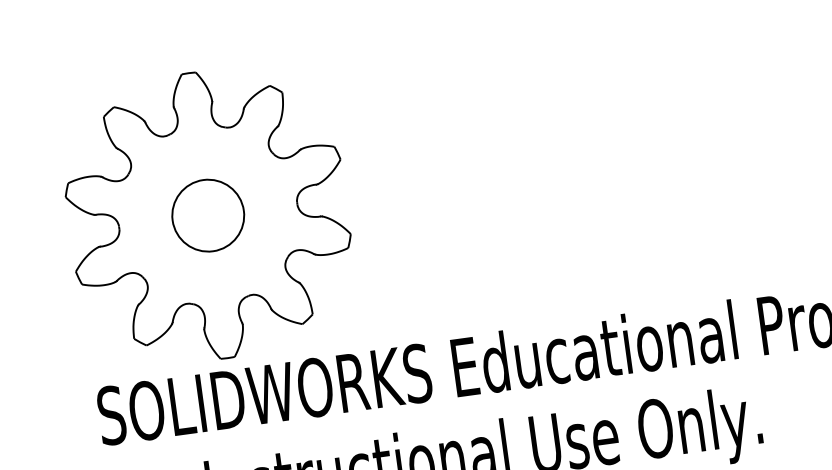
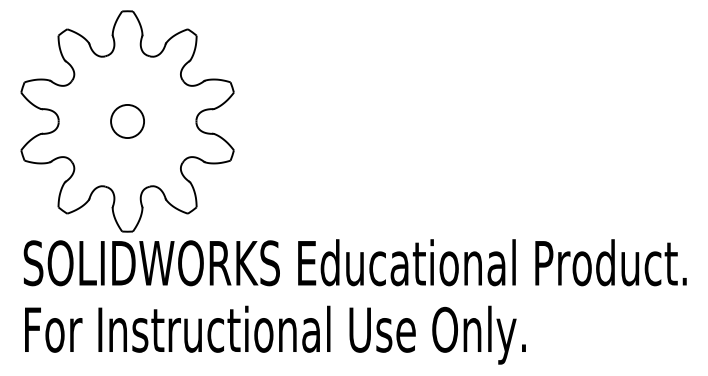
circle: (208, 215) -> (127, 121), size x0.6

